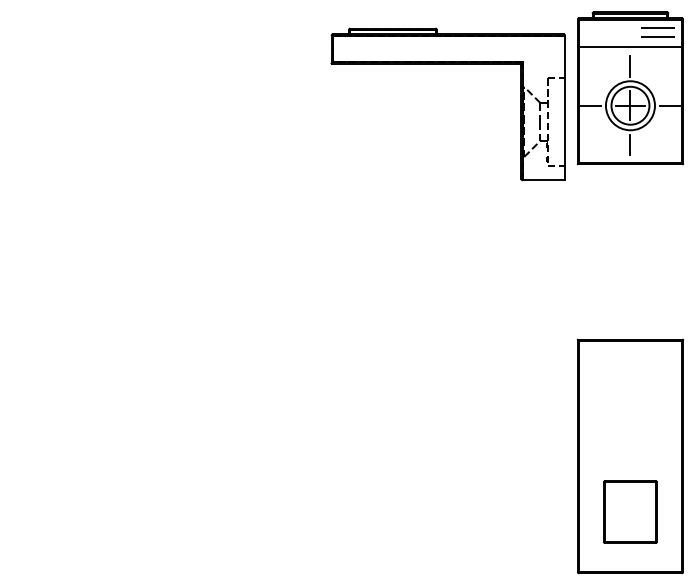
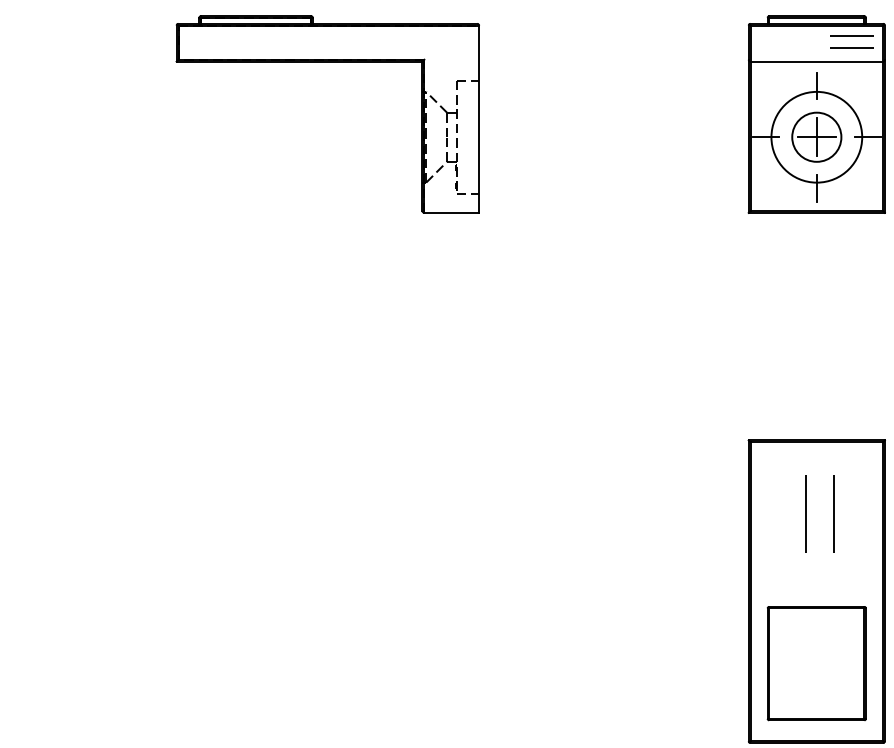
part: (448, 64) -> (327, 62), moved
circle: (630, 105) -> (816, 136), size x1.43
line: (622, 396) -> (806, 514), added
line: (644, 396) -> (834, 514), added
part: (630, 511) -> (816, 663), size x1.43

